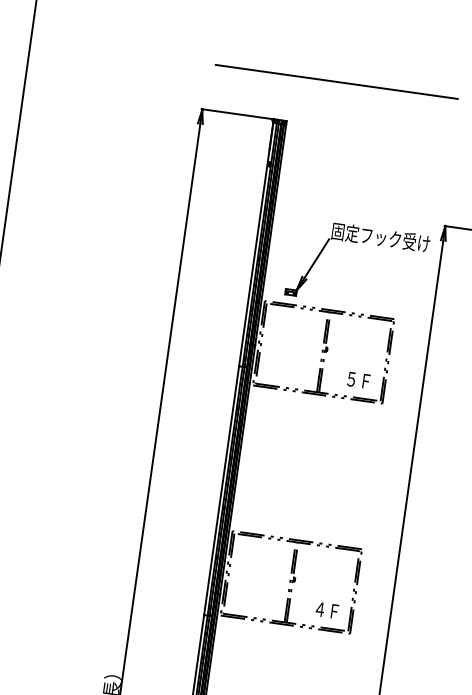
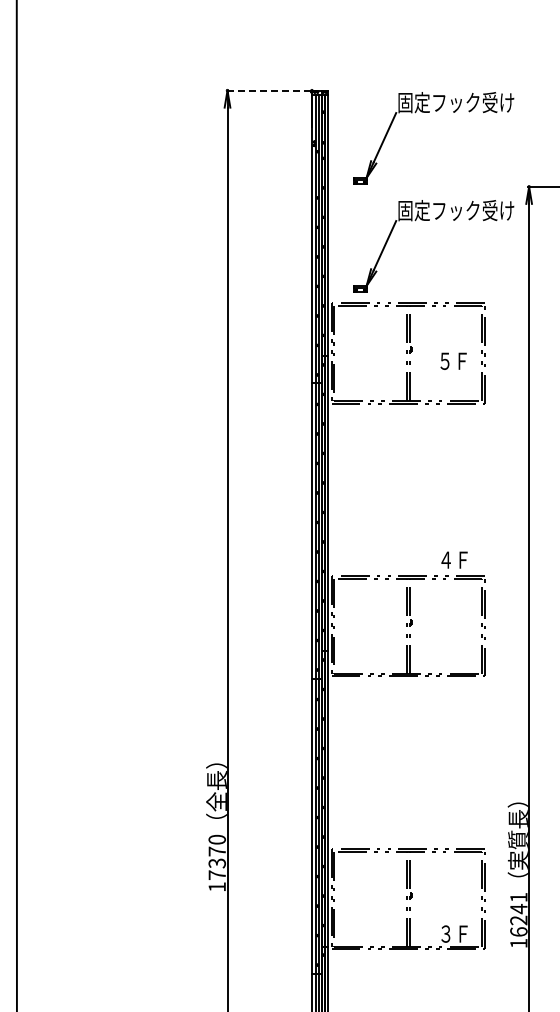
line: (336, 81) -> (378, 36), removed
line: (236, 114) -> (268, 90), solid -> dashed
part: (370, 151) -> (429, 112), added
text: (358, 379) -> (453, 360), moved
text: (327, 609) -> (454, 559), moved

